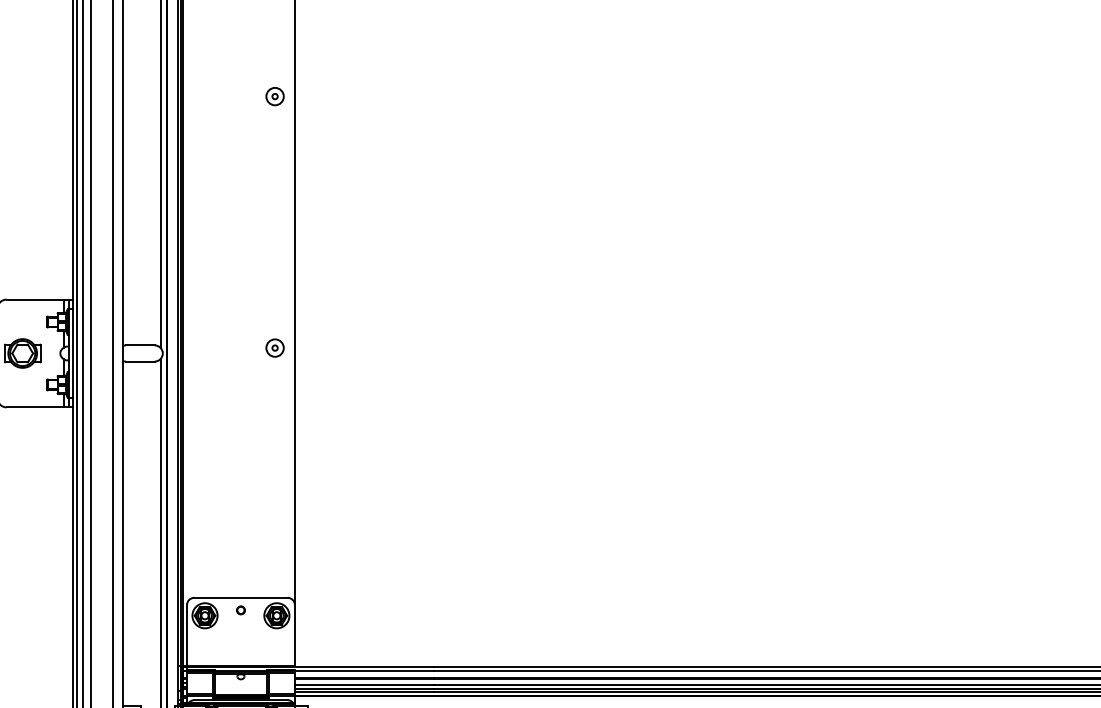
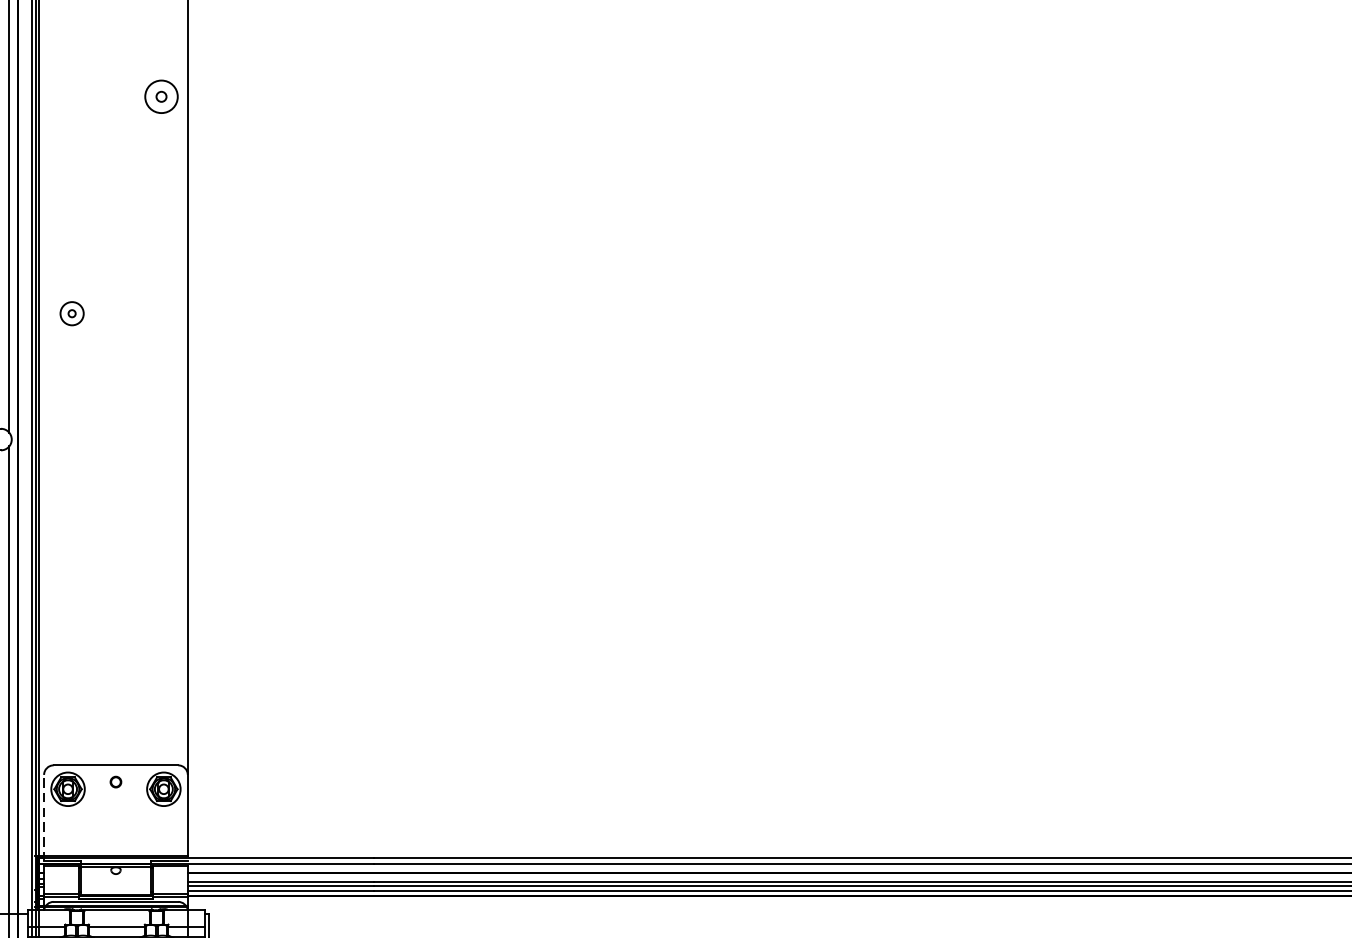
part: (274, 96) -> (160, 96), size x1.4
part: (274, 347) -> (71, 312), moved
line: (187, 636) -> (44, 816), solid -> dashed

